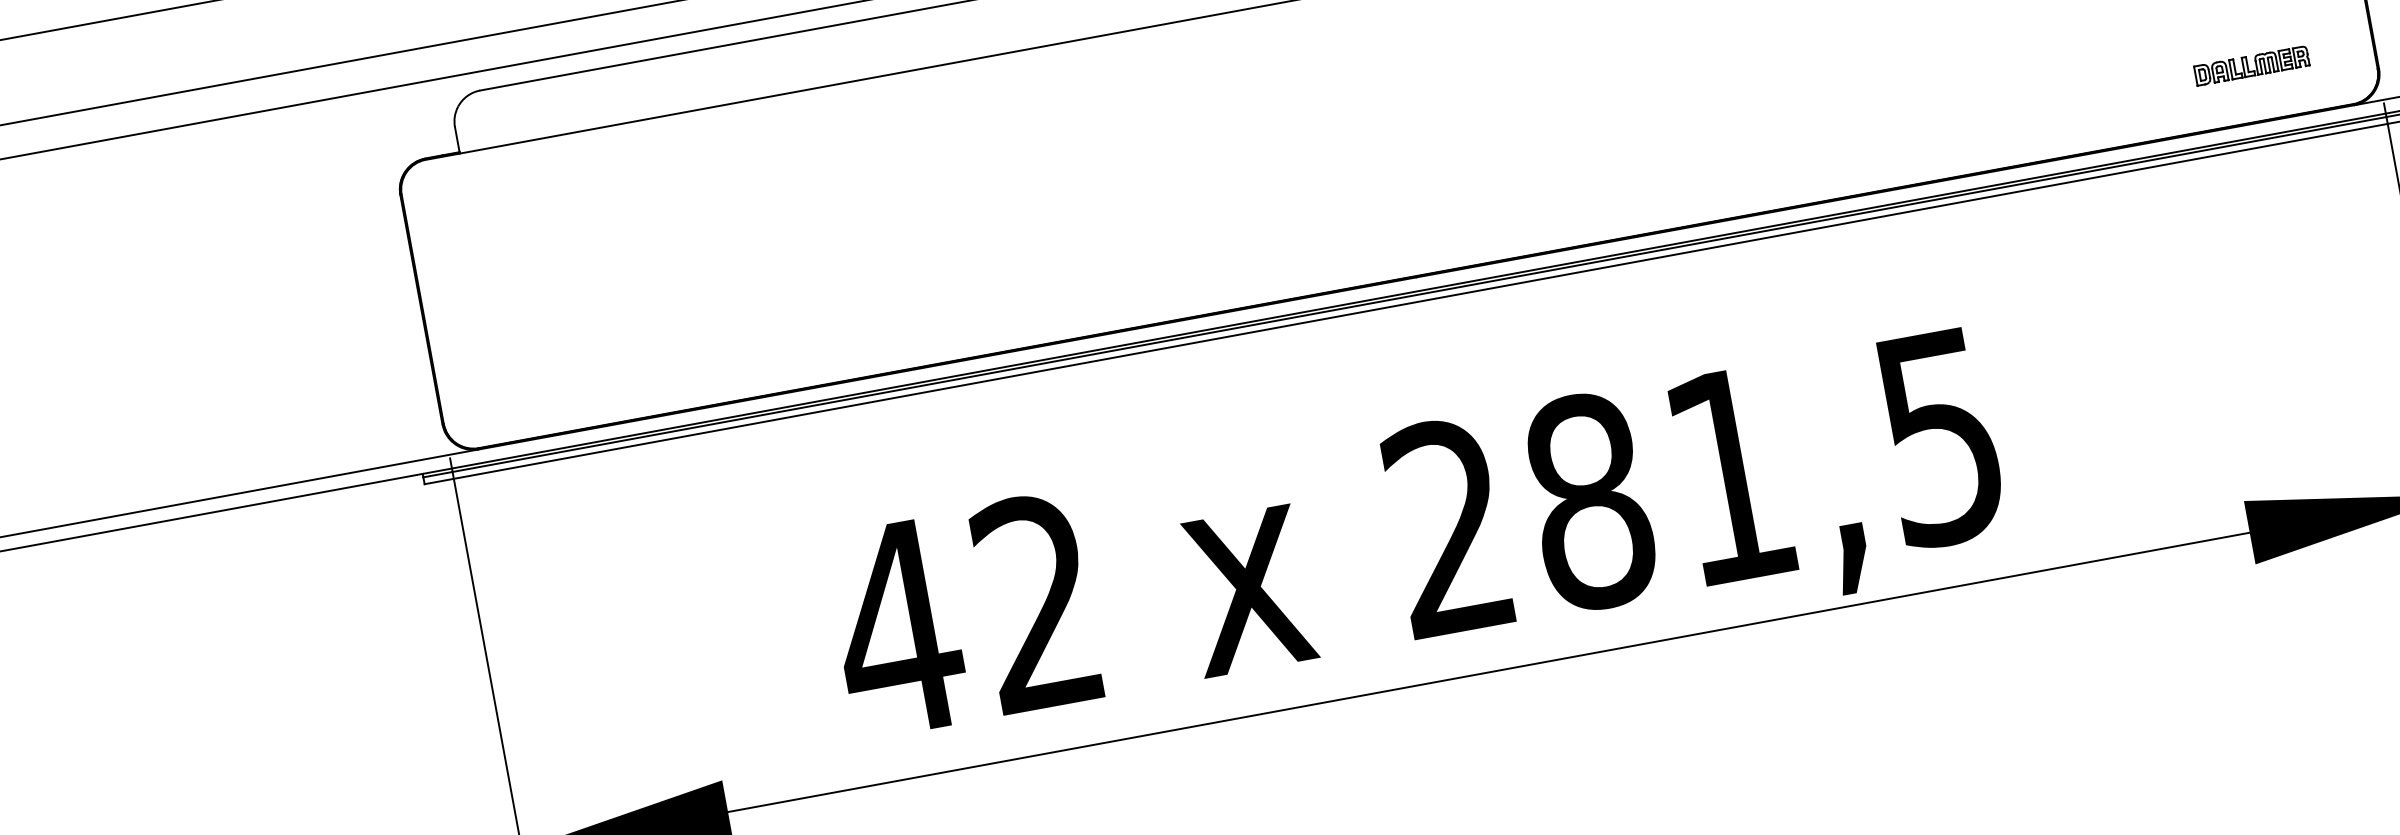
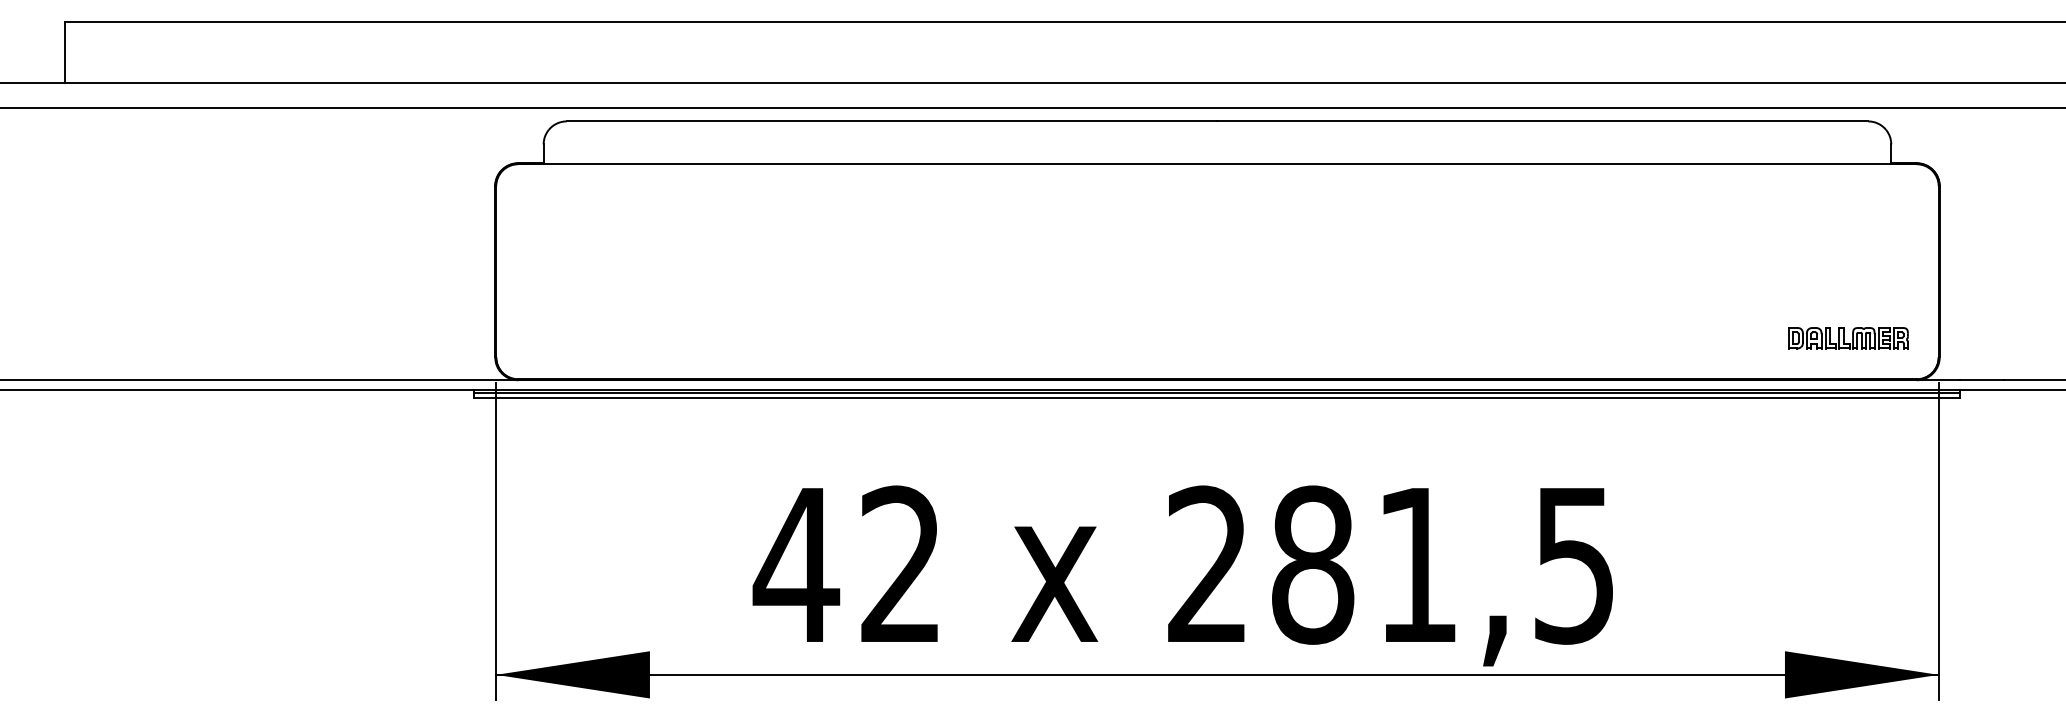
part: (2252, 66) -> (1848, 338), size x1.43

